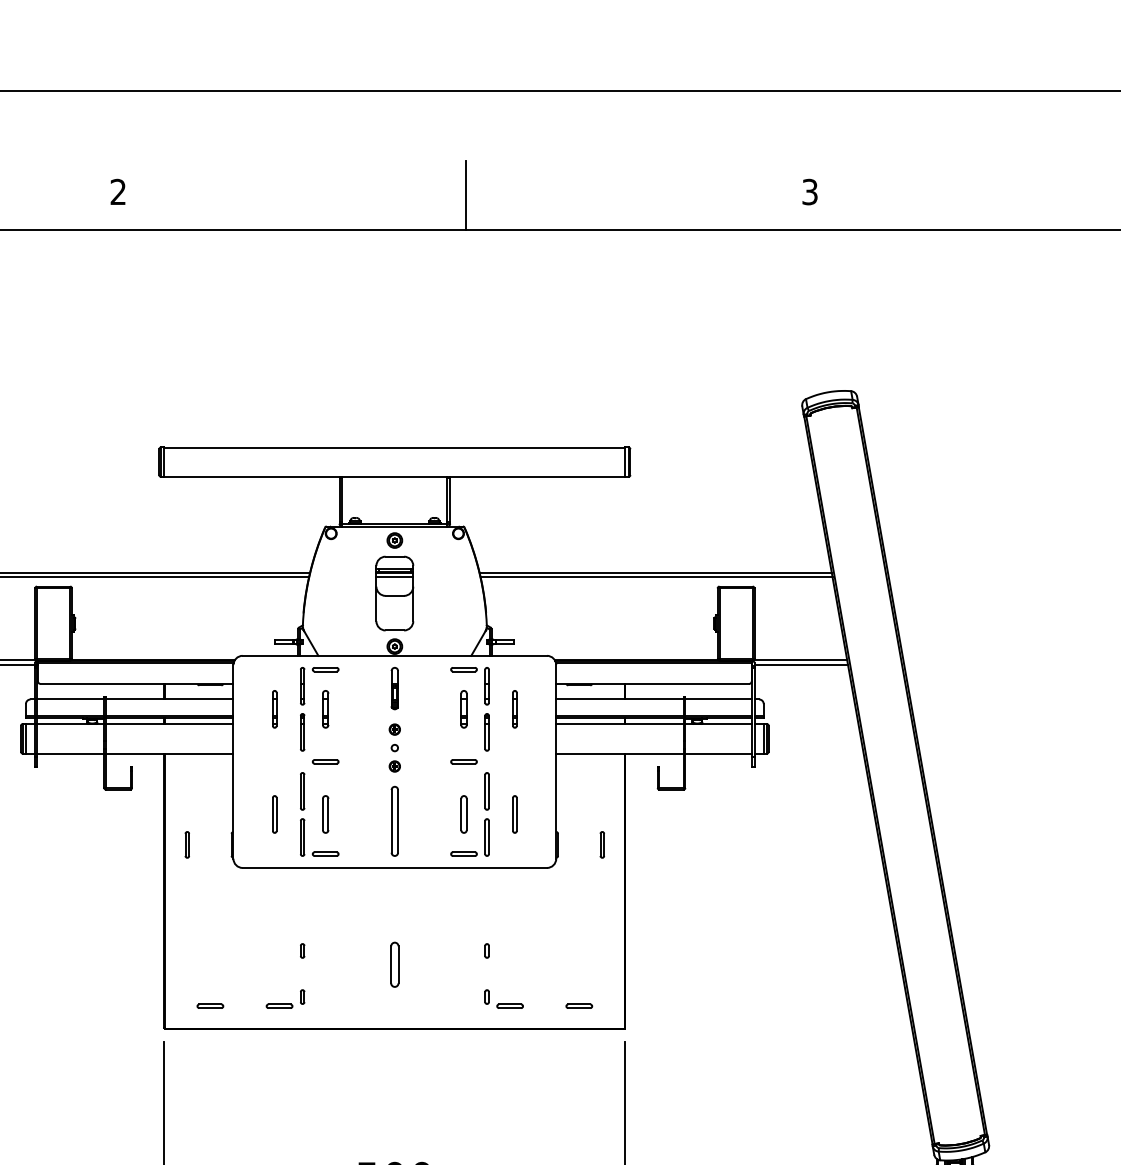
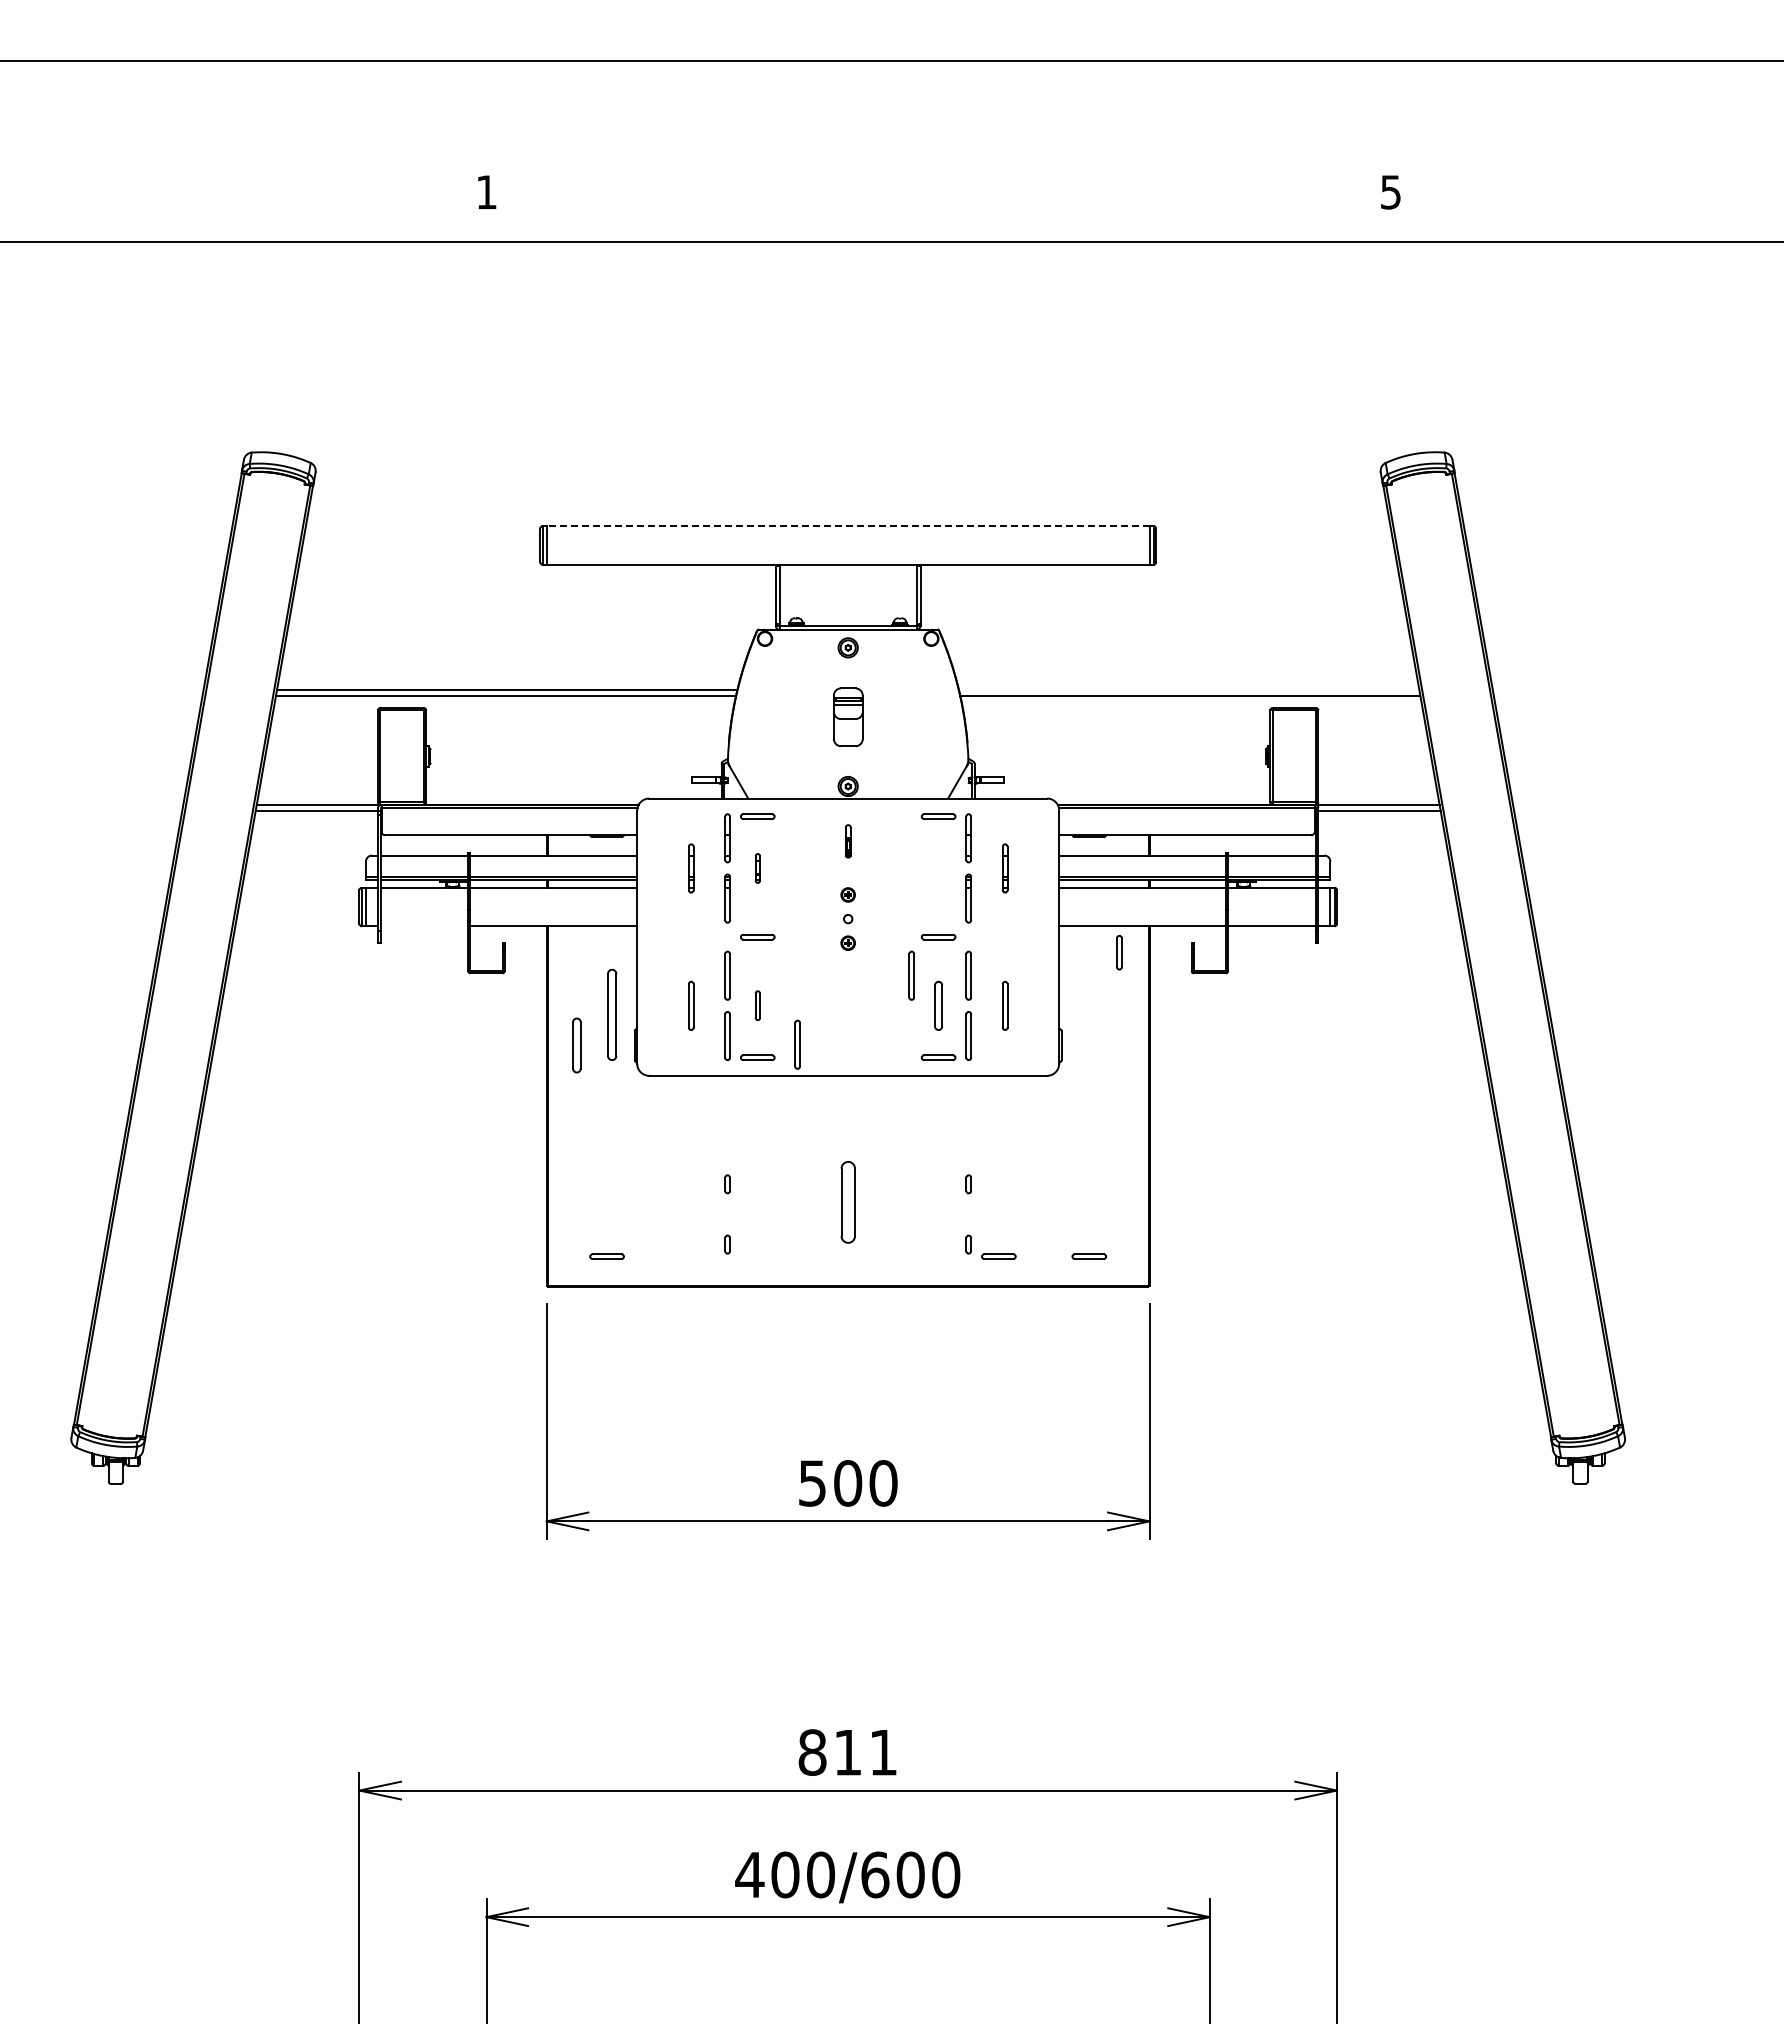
text: (118, 192) -> (486, 192), 2 -> 1
text: (809, 192) -> (1390, 192), 3 -> 5
line: (465, 195) -> (940, 196), removed
line: (394, 447) -> (847, 526), solid -> dashed
line: (655, 573) -> (1189, 690), removed
part: (395, 593) -> (848, 717), size x0.6
part: (395, 688) -> (848, 841), size x0.6
part: (325, 709) -> (757, 868), size x0.6
part: (463, 709) -> (938, 868), removed
line: (70, 753) -> (424, 926), removed
part: (443, 791) -> (911, 975), added
part: (325, 814) -> (757, 1005), size x0.6
part: (395, 821) -> (612, 1014), moved
part: (356, 843) -> (797, 1044), added
part: (187, 844) -> (576, 1045), size x1.6
part: (602, 844) -> (1119, 952), moved
part: (394, 964) -> (847, 1202), size x1.4
part: (279, 1006) -> (697, 1256), removed

